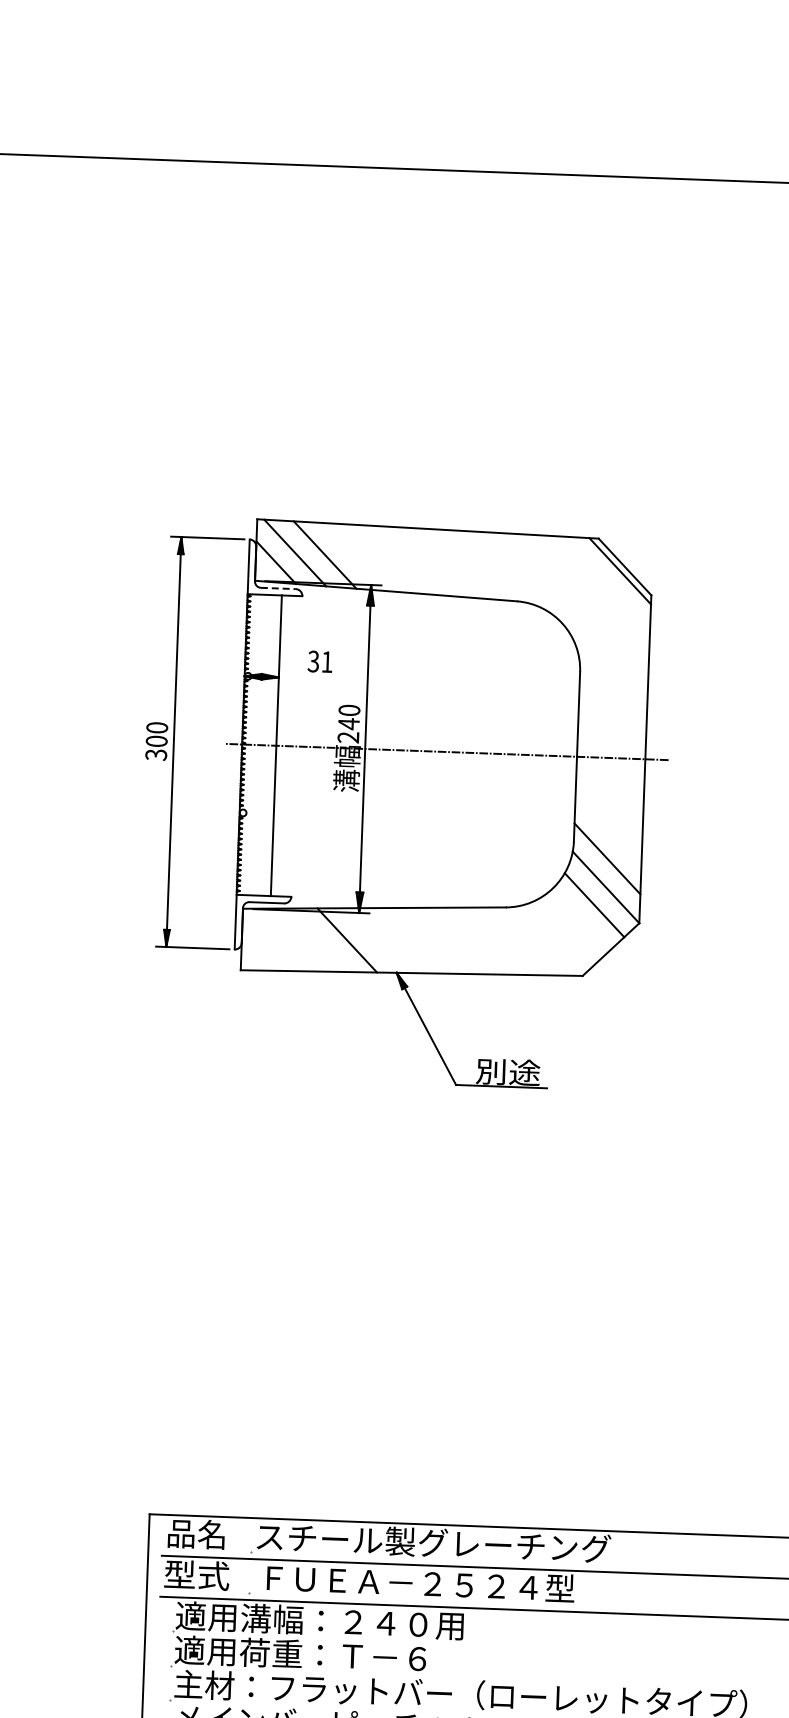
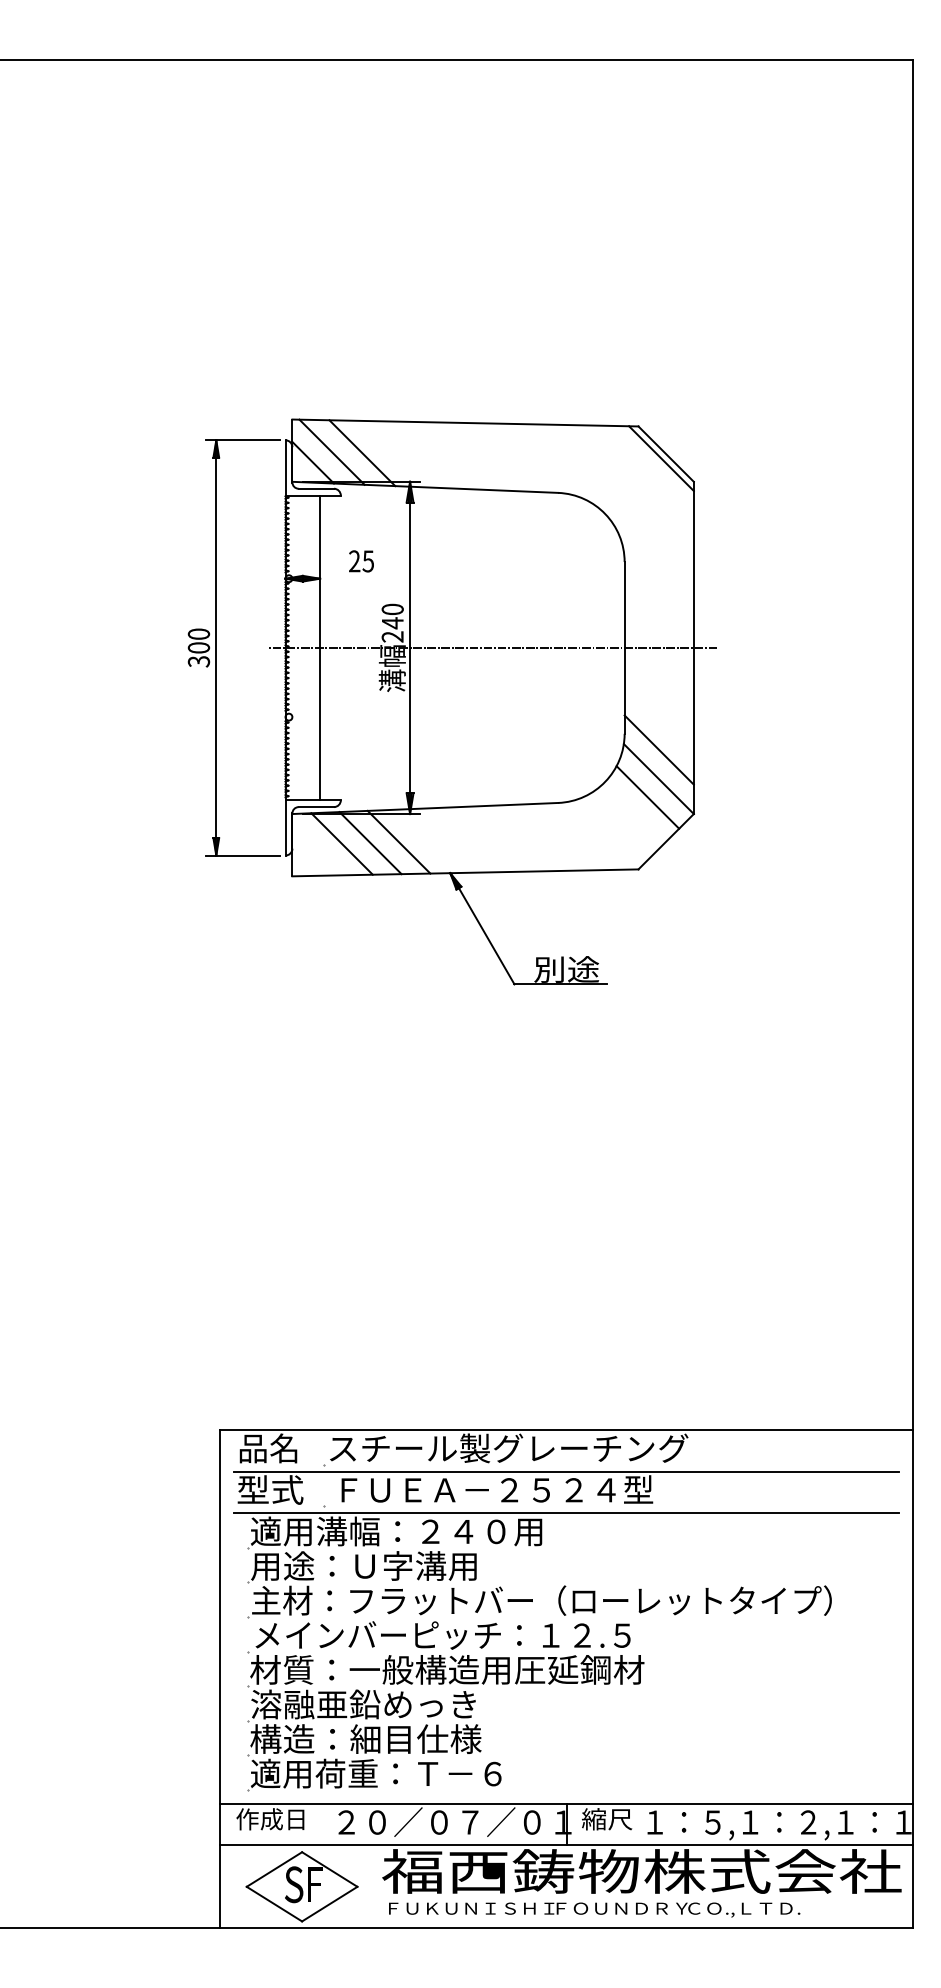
line: (278, 588) -> (316, 488), dashed -> solid
text: (319, 661) -> (360, 561), 31 -> 25
line: (290, 939) -> (341, 843), added
line: (319, 940) -> (370, 843), added
text: (300, 1653) -> (378, 1565), 適用荷重：Ｔ－６ -> 用途：Ｕ字溝用

